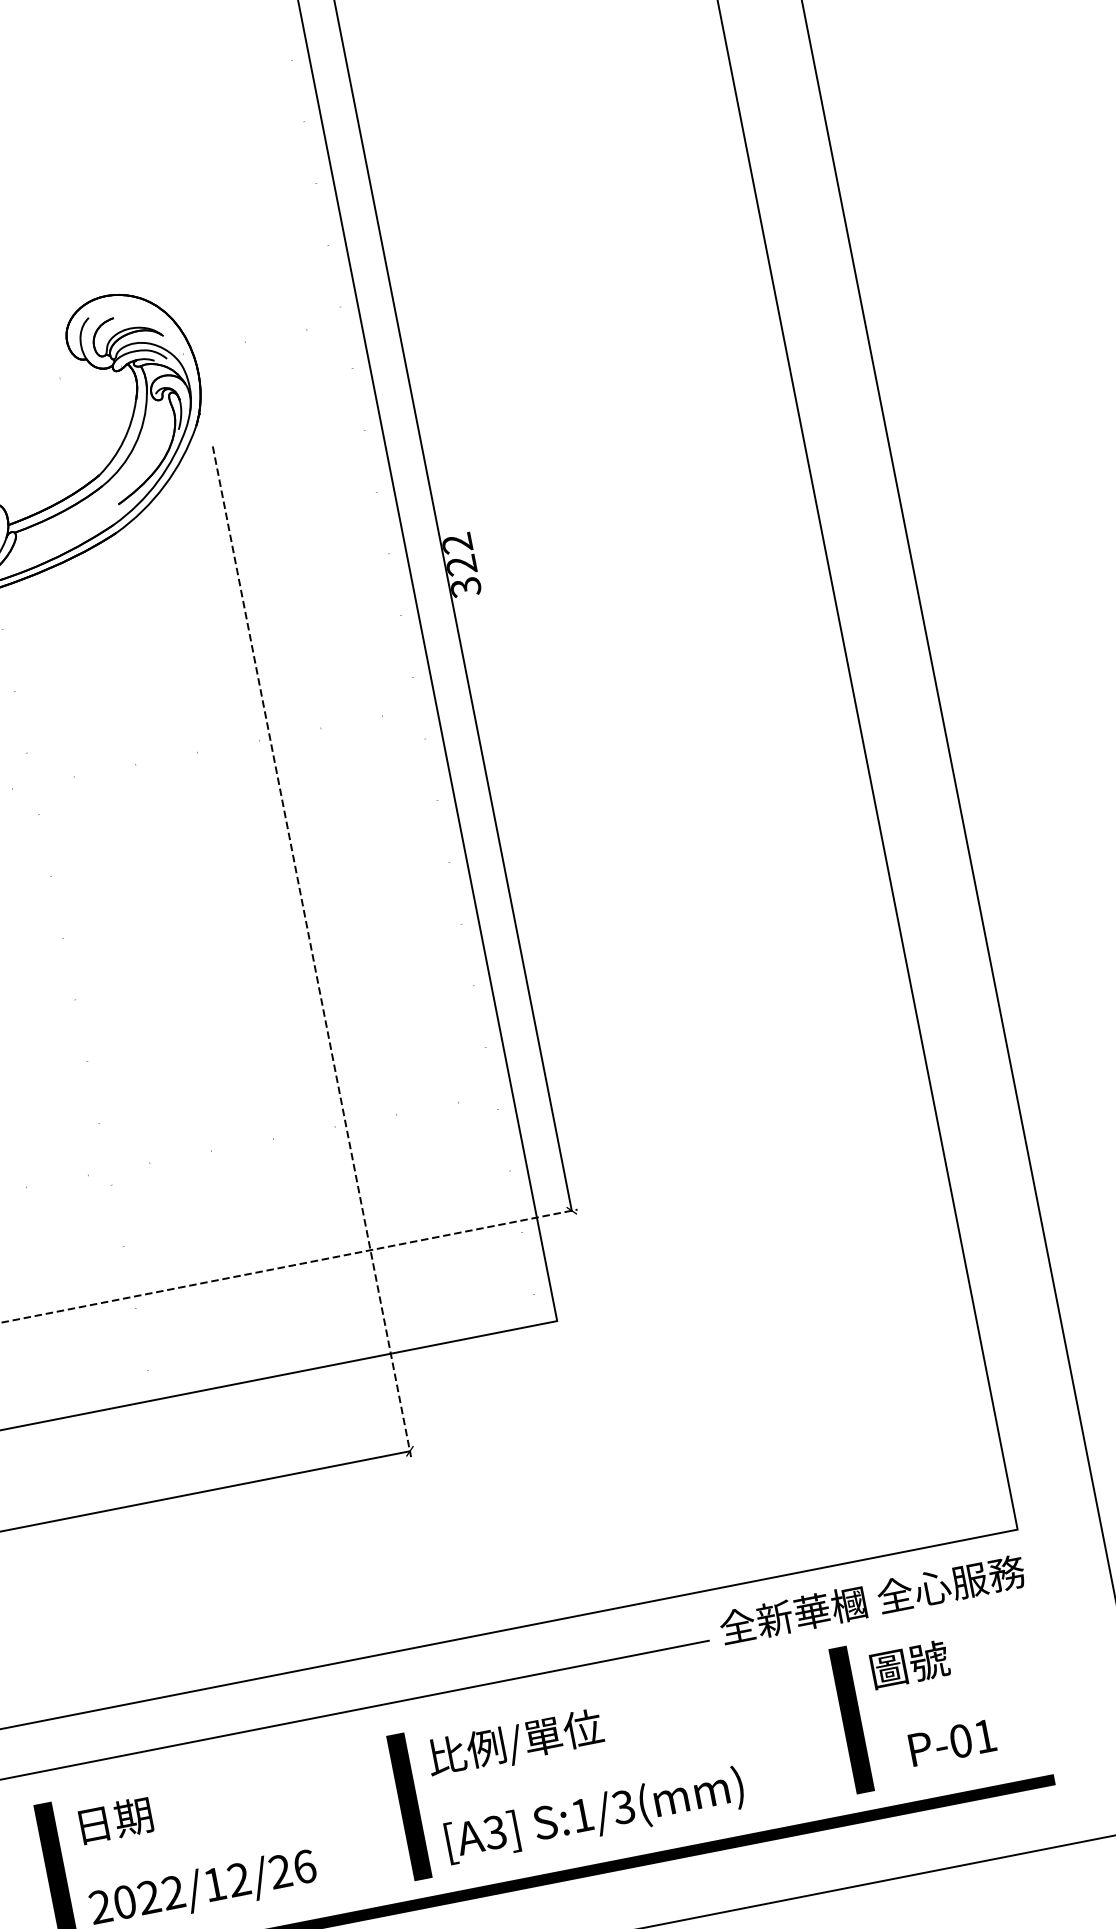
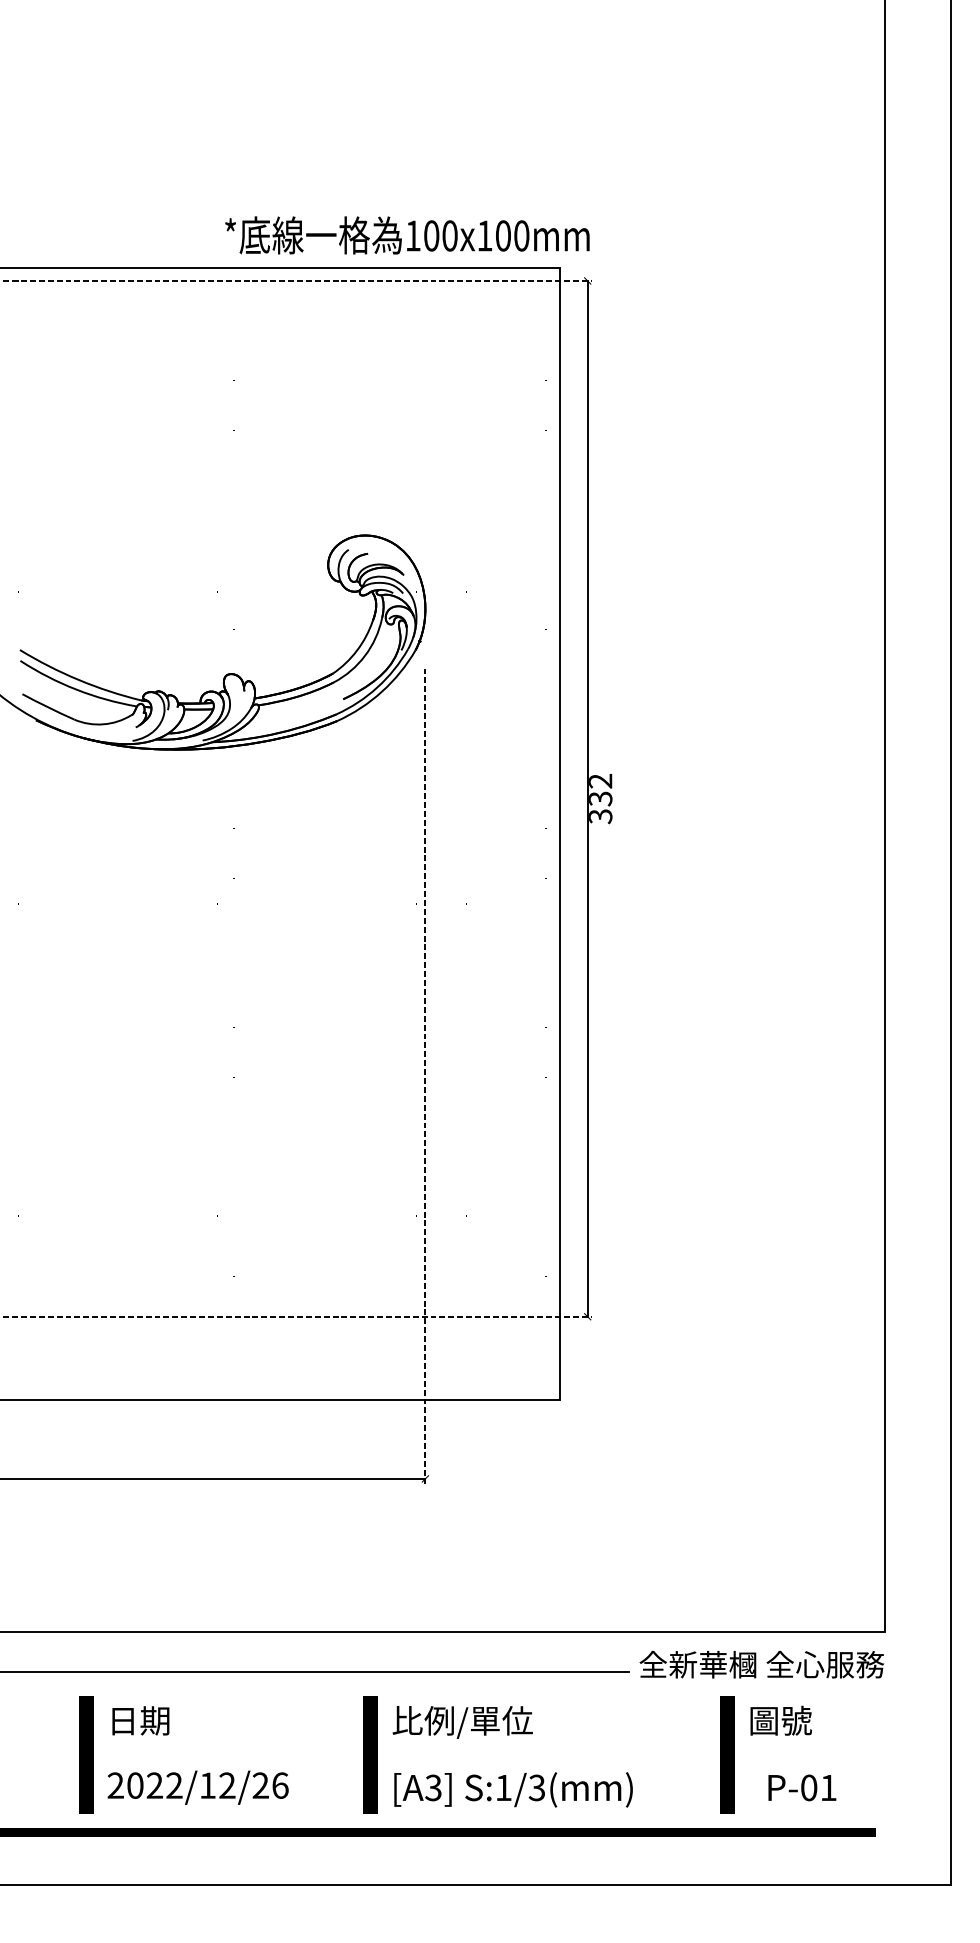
text: (461, 564) -> (600, 798), 322 -> 332

